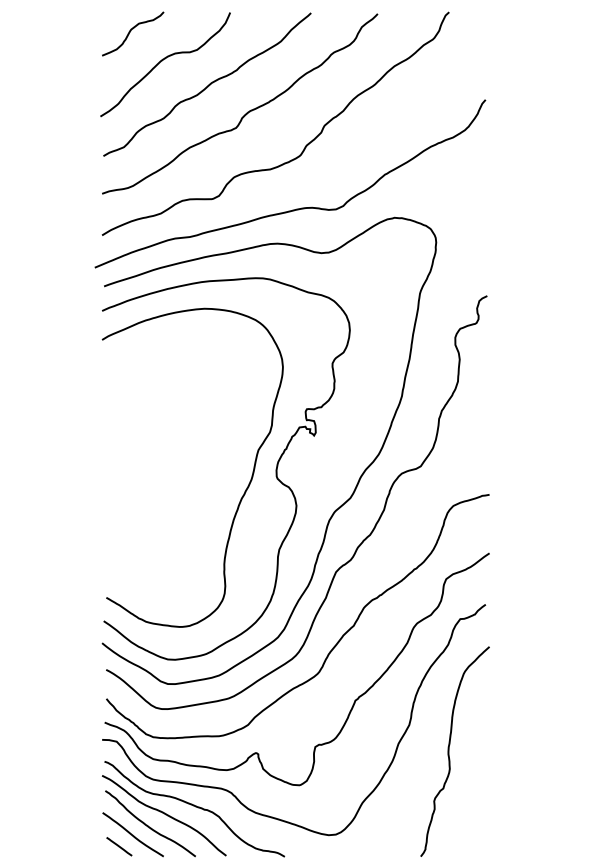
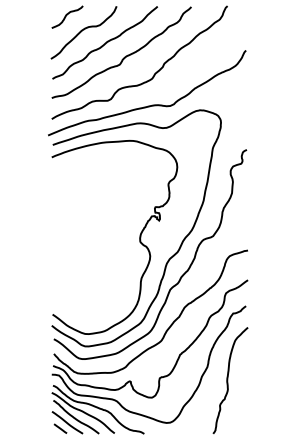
curve: (243, 490) -> (123, 248), removed

